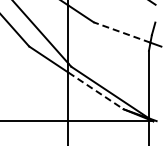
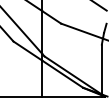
line: (121, 32) -> (81, 31), dashed -> solid
line: (96, 91) -> (63, 74), dashed -> solid

